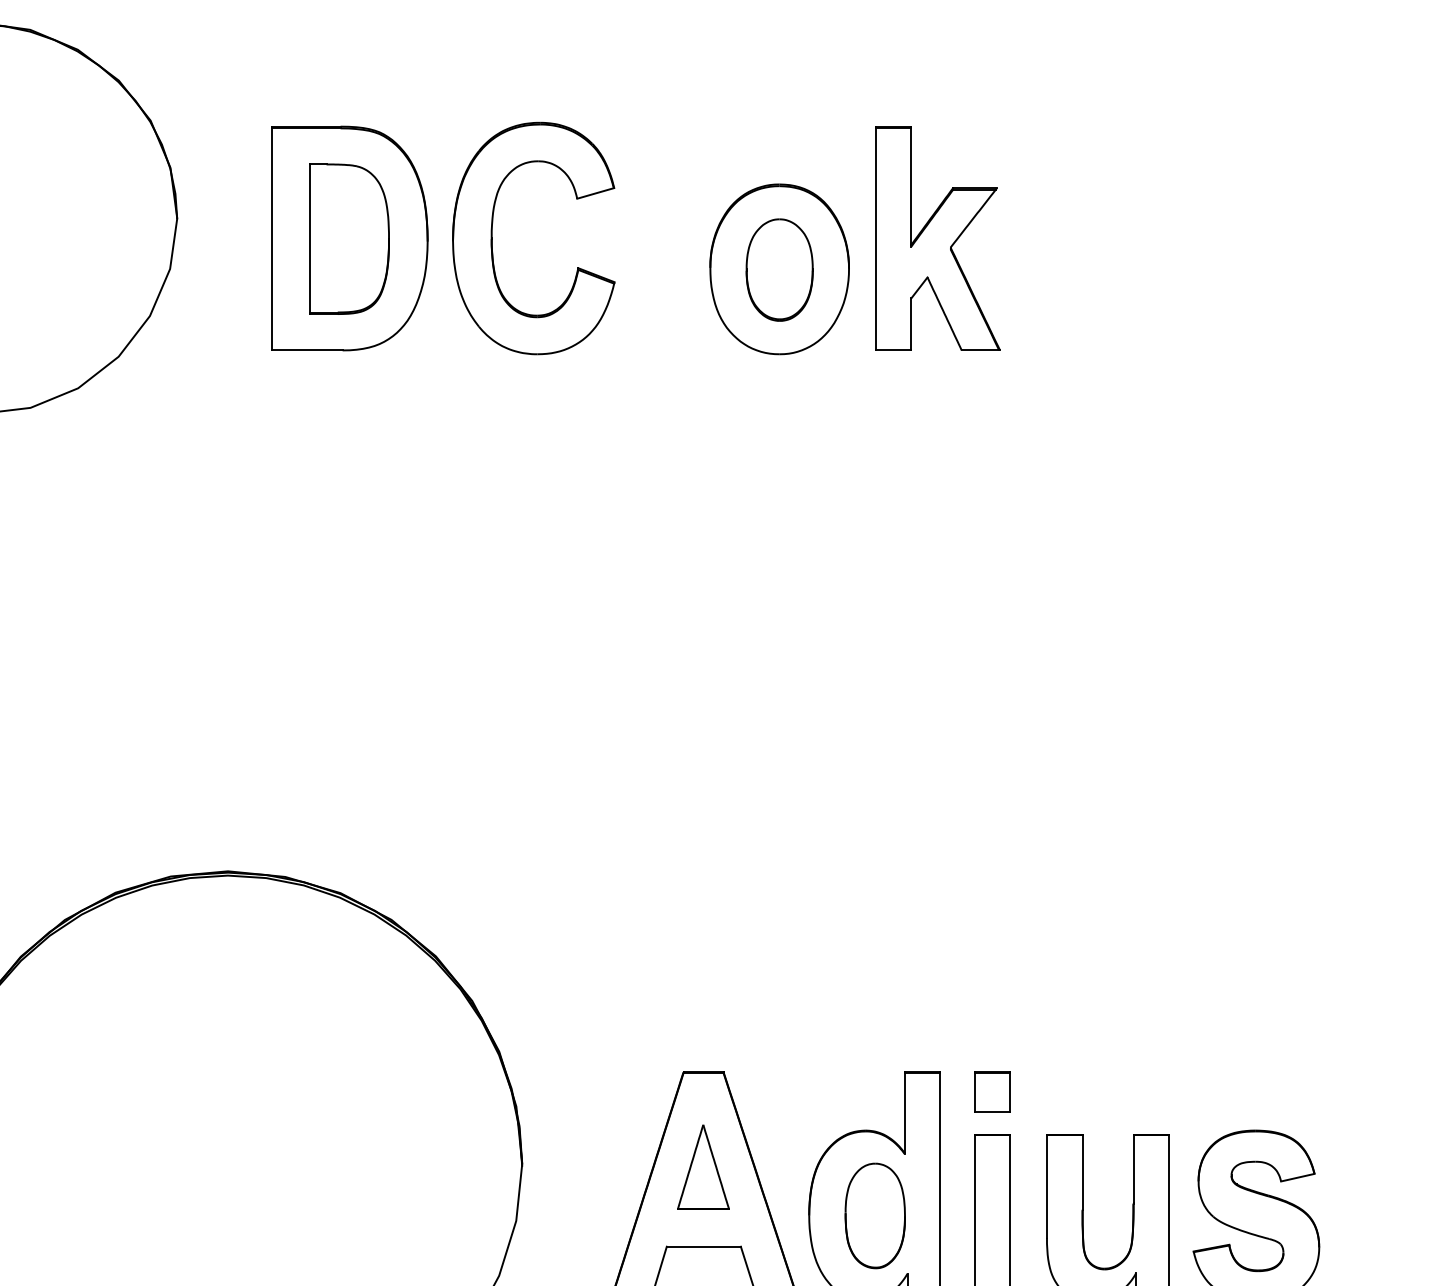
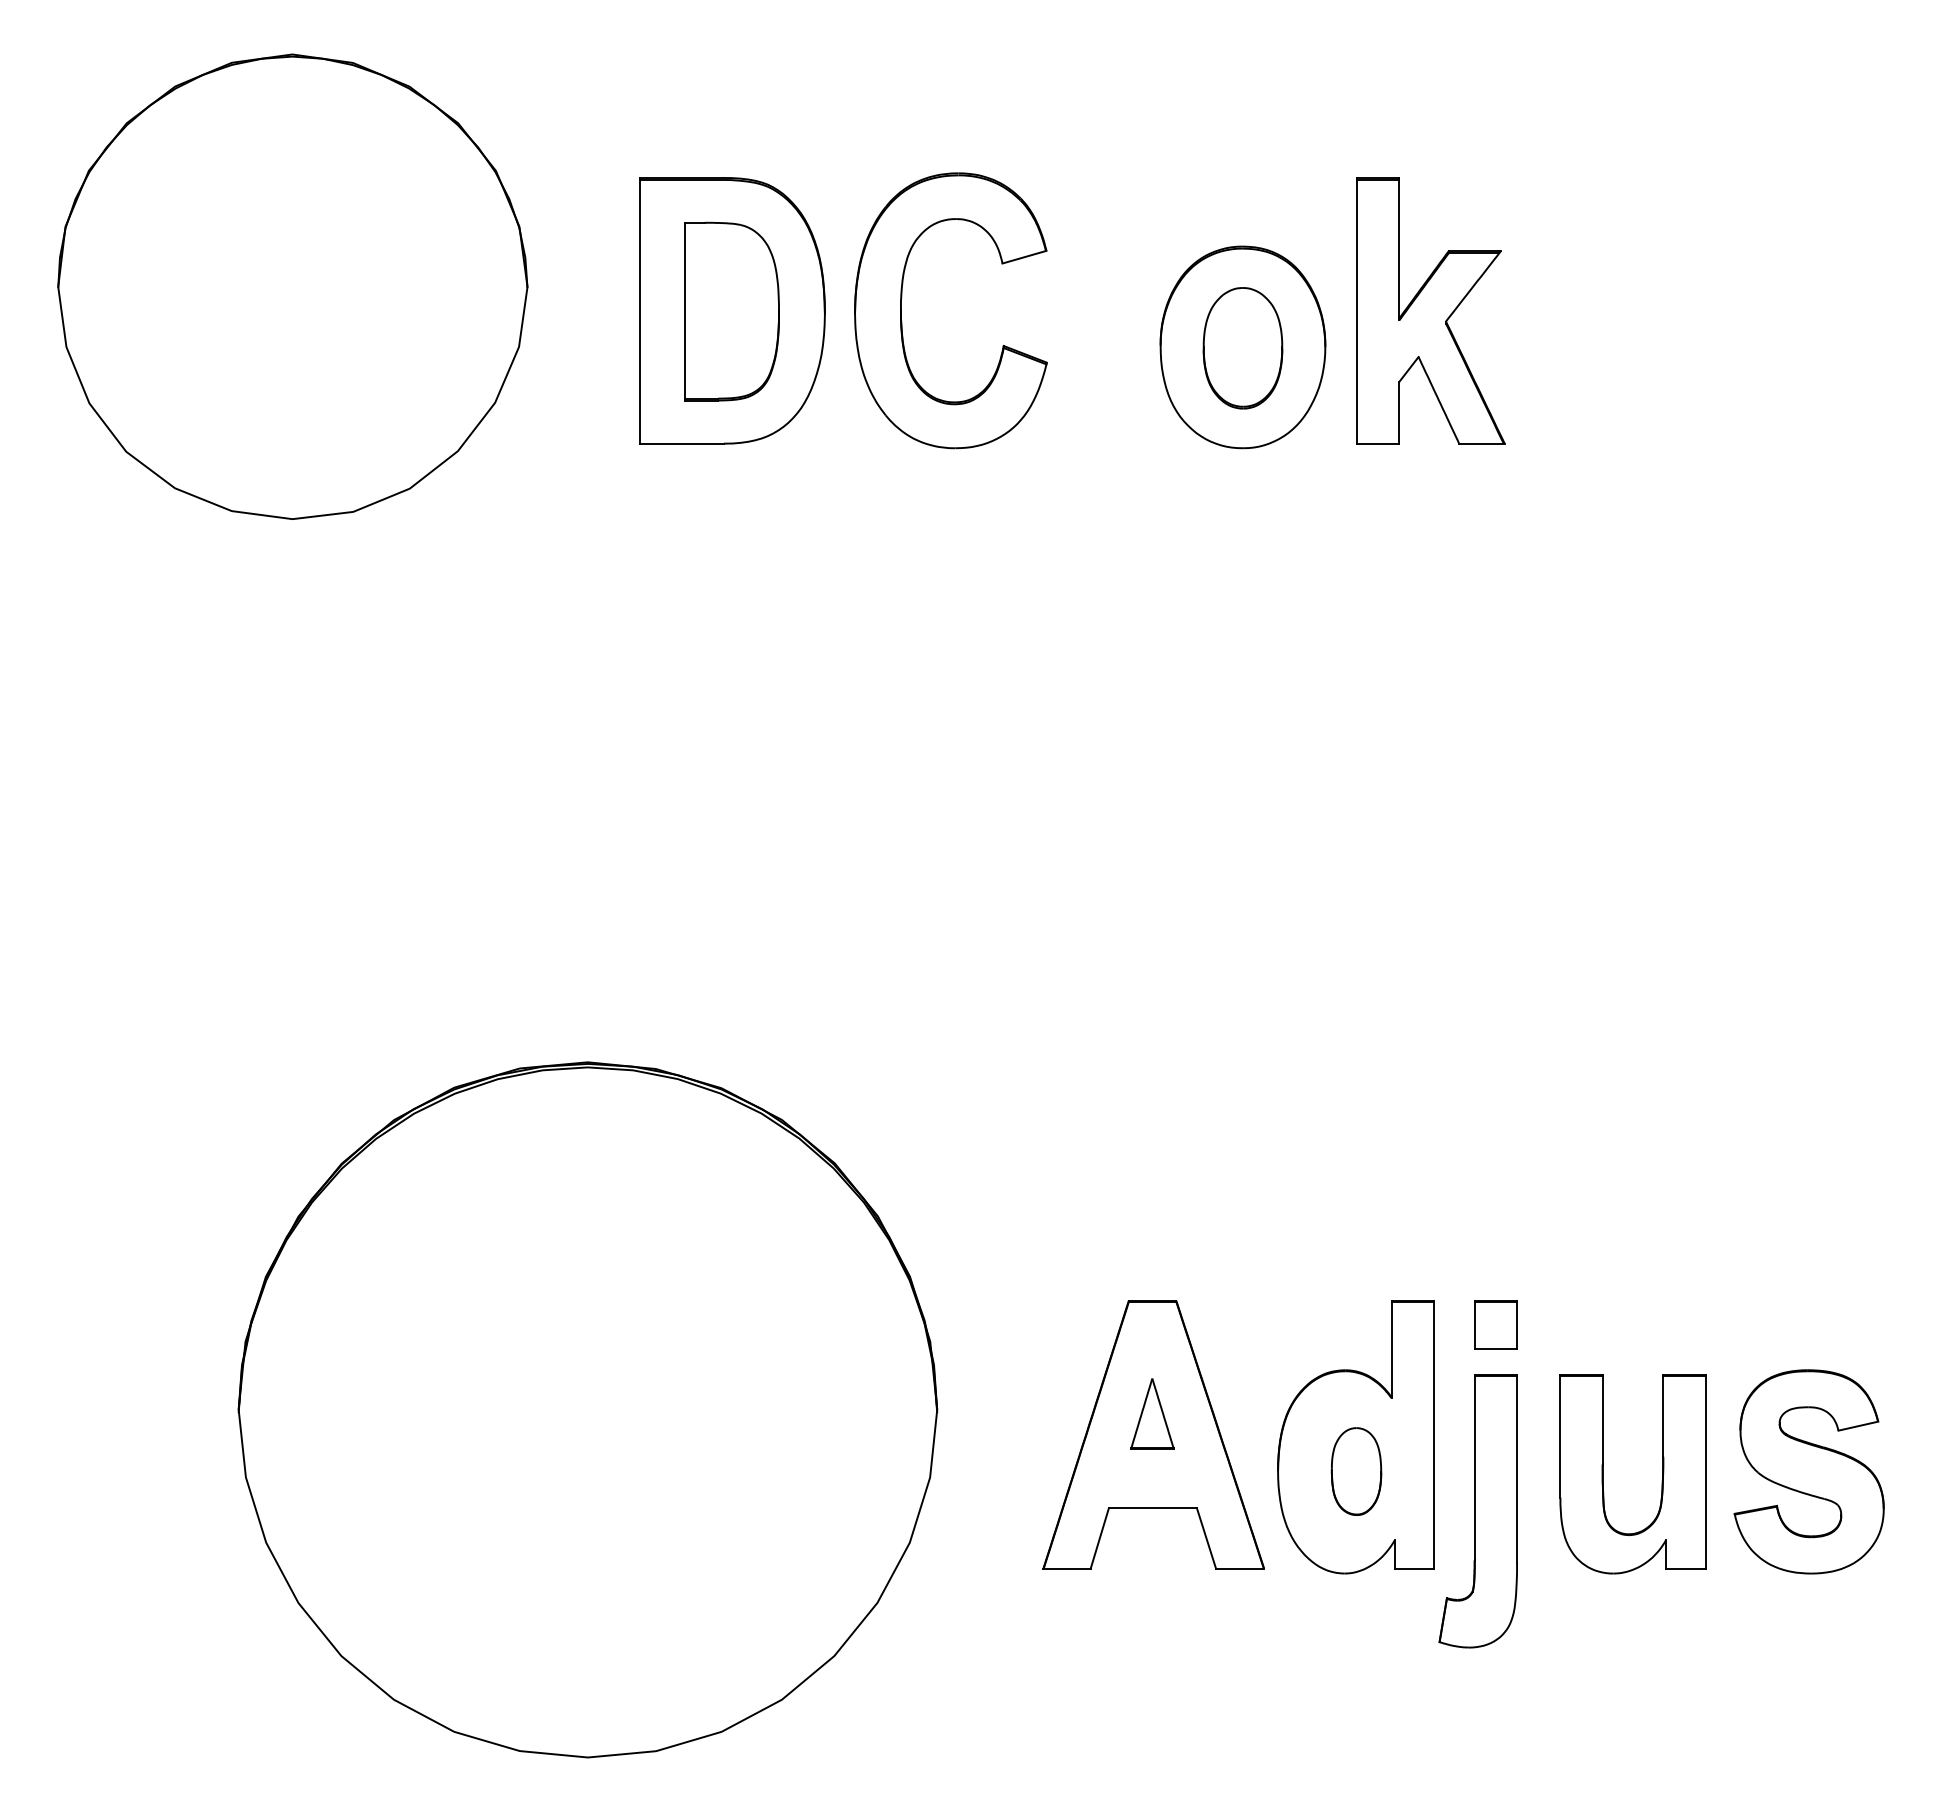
part: (703, 1167) -> (1152, 1413), size x0.7
part: (875, 1215) -> (1356, 1471), size x0.7

